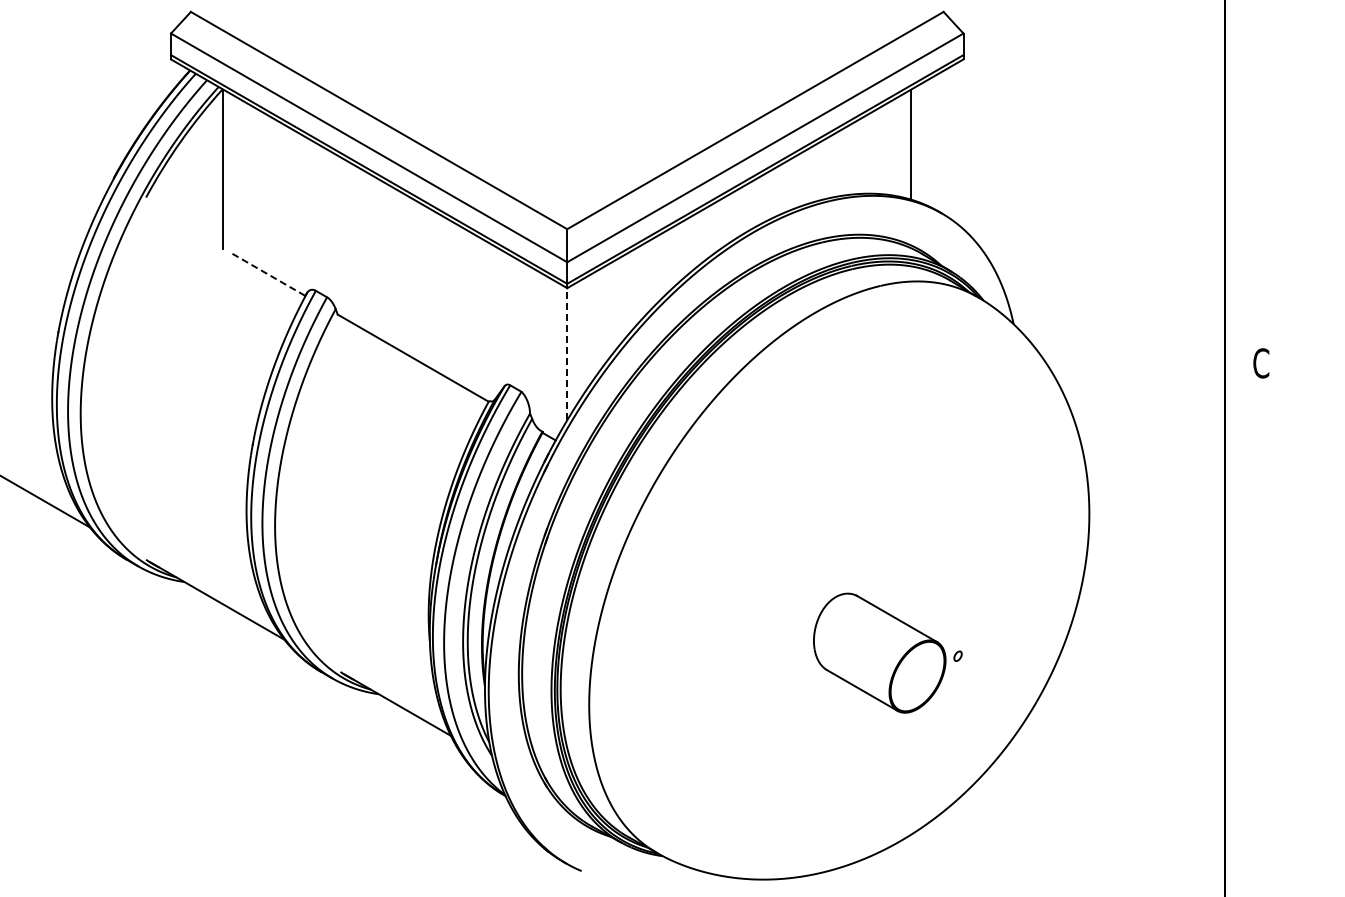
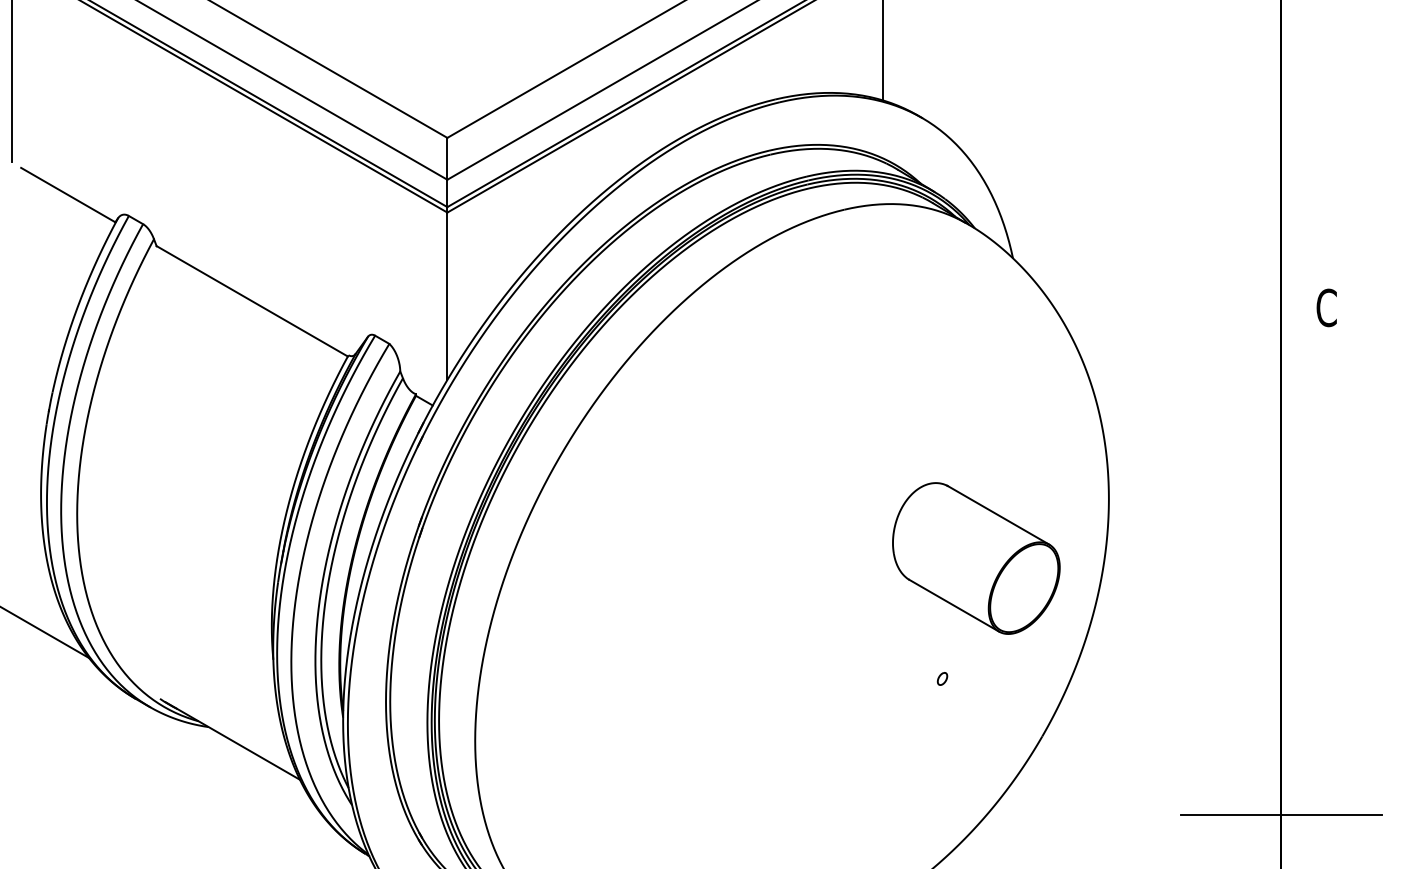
line: (268, 274) -> (68, 195), dashed -> solid
line: (567, 353) -> (447, 295), dashed -> solid
part: (879, 652) -> (976, 557), moved
line: (1225, 763) -> (1281, 814), added

